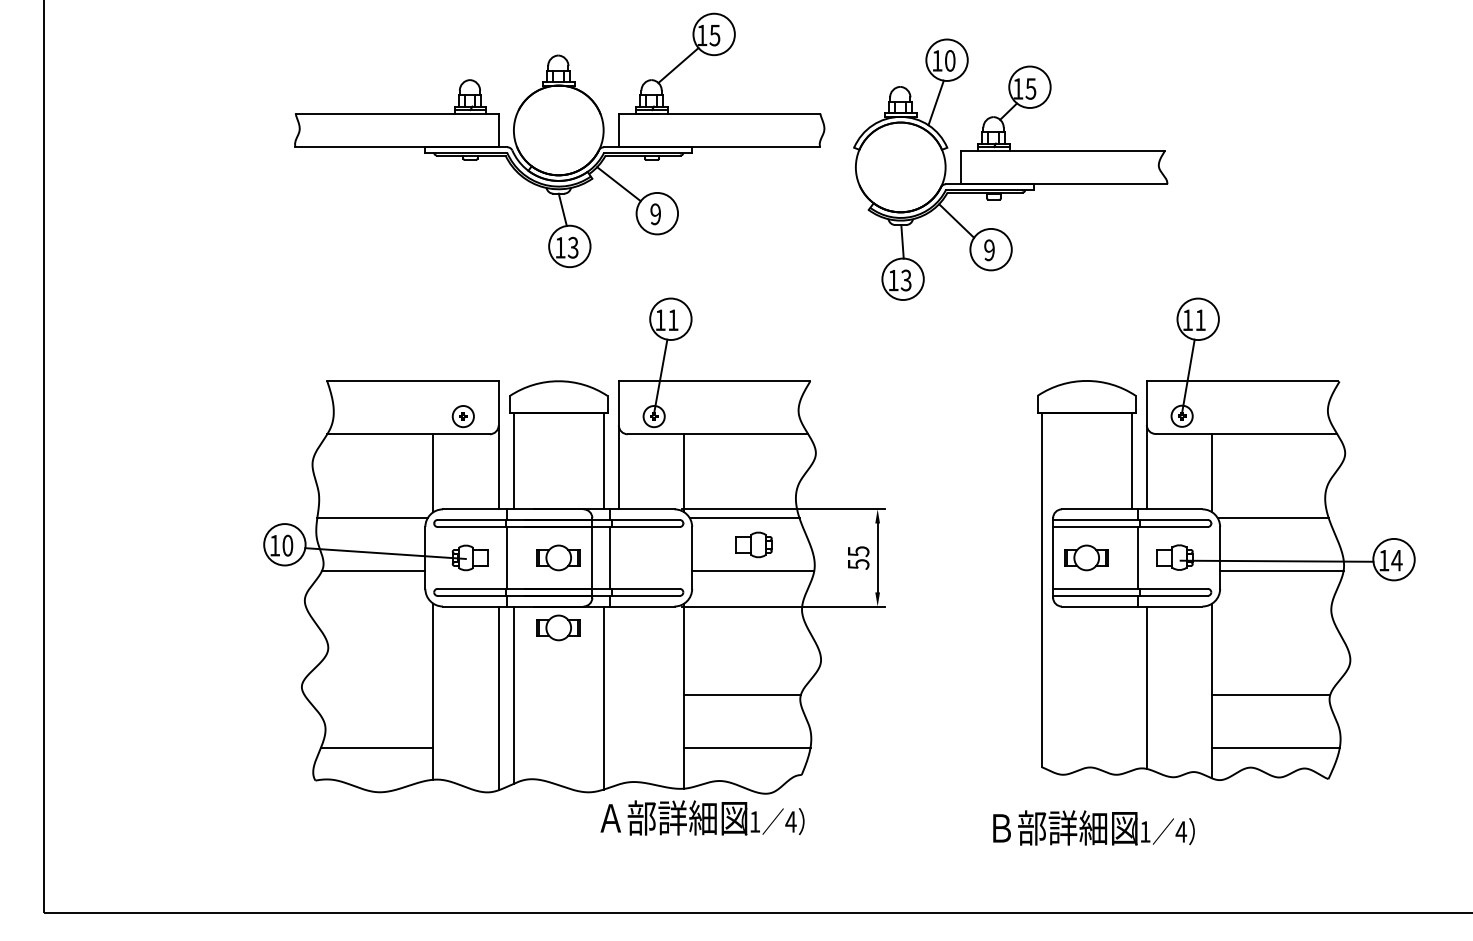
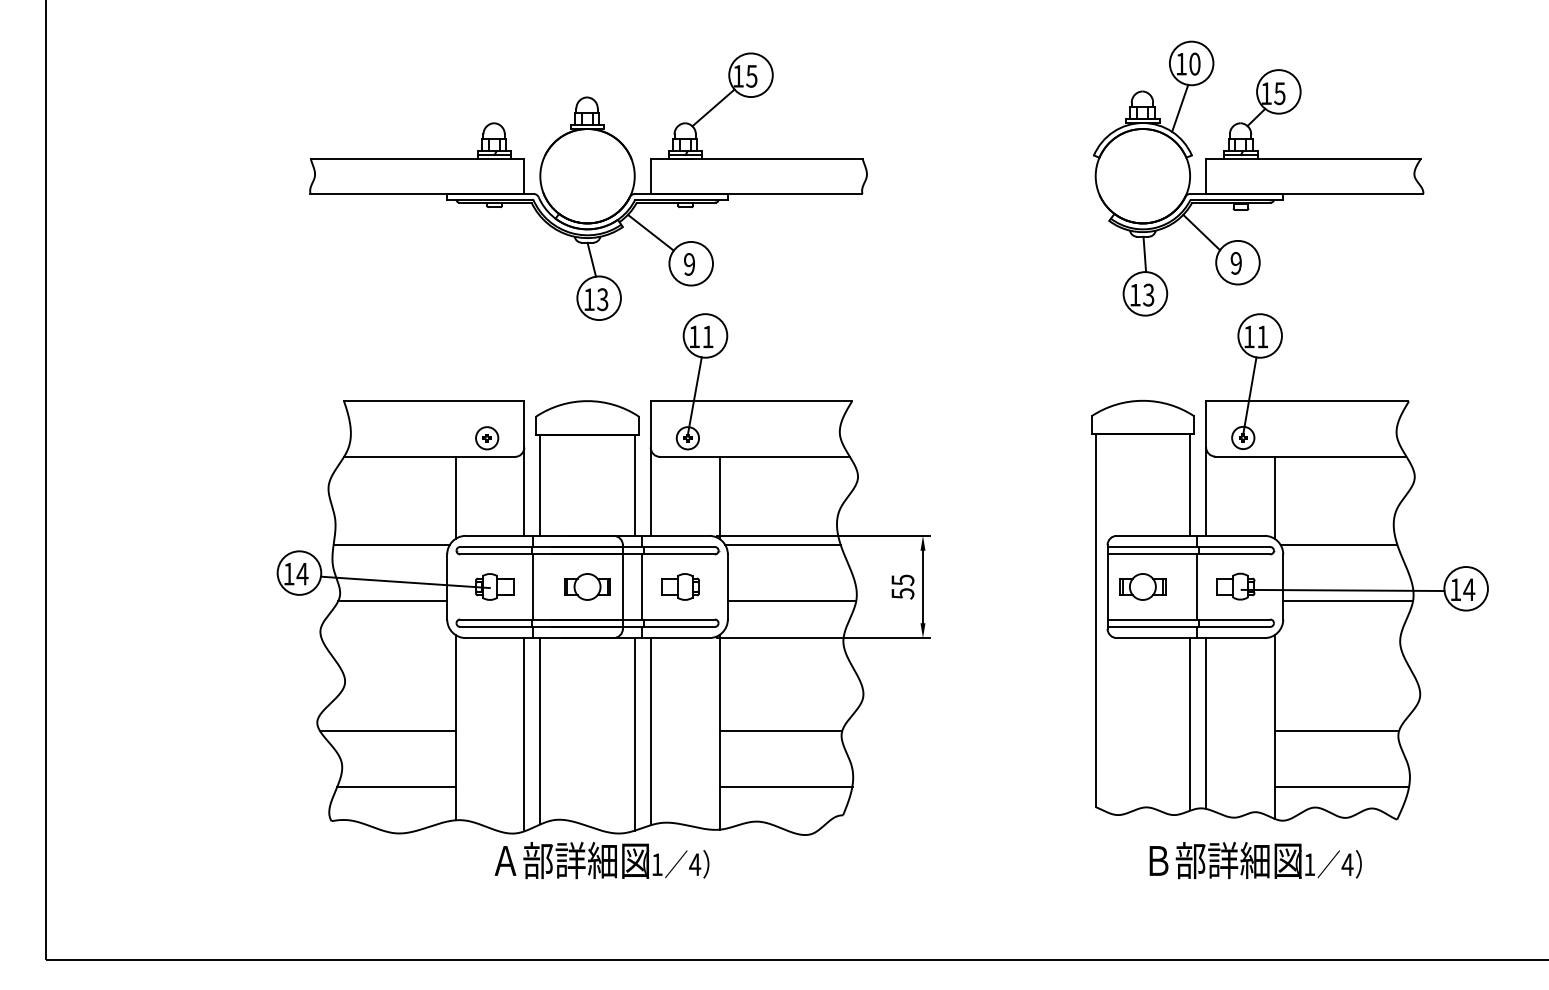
part: (559, 140) -> (588, 186), moved
part: (1010, 169) -> (1258, 178), moved
part: (753, 544) -> (679, 586), moved
text: (287, 545) -> (302, 573), 10 -> 14
part: (558, 627) -> (587, 660), removed
line: (1131, 687) -> (1190, 723), added
line: (368, 694) -> (387, 730), added
line: (618, 695) -> (650, 731), added
text: (702, 817) -> (601, 860), moved
text: (1093, 827) -> (1255, 860), moved

